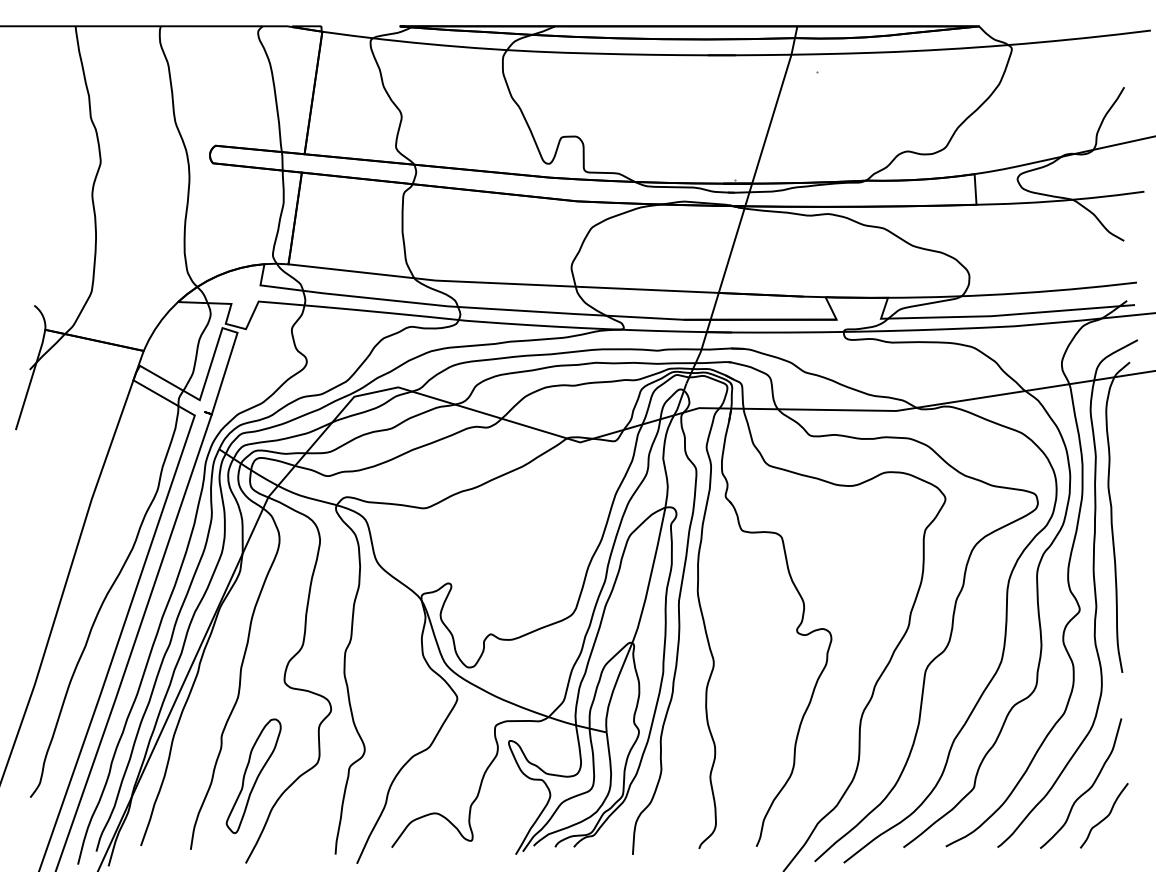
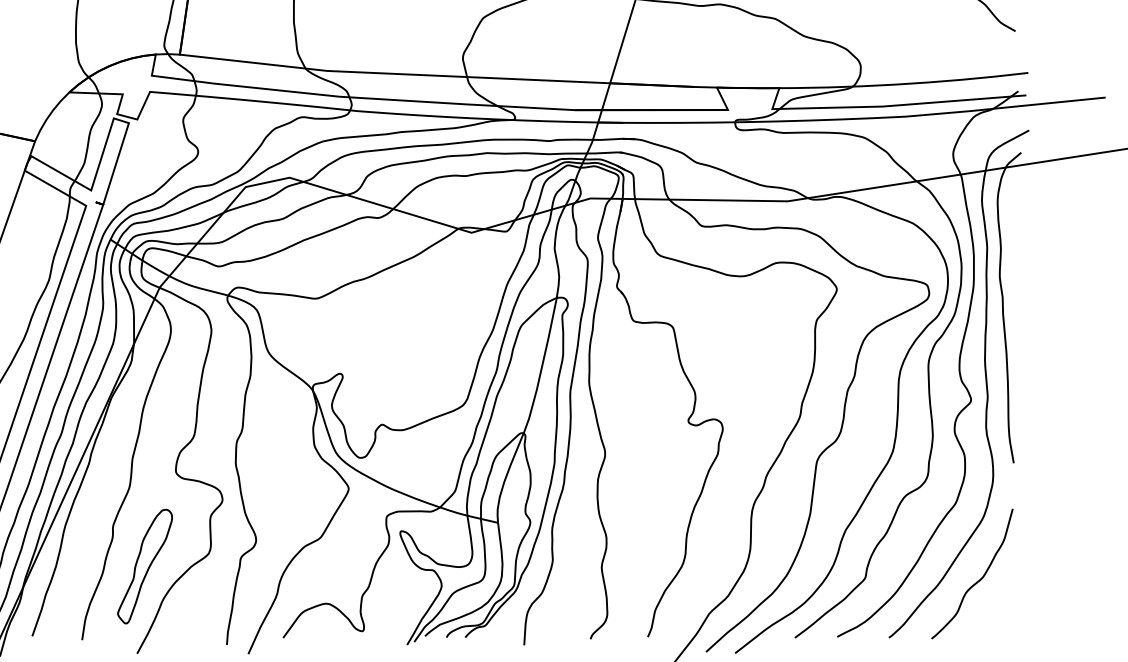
curve: (1105, 816) -> (996, 606), removed

